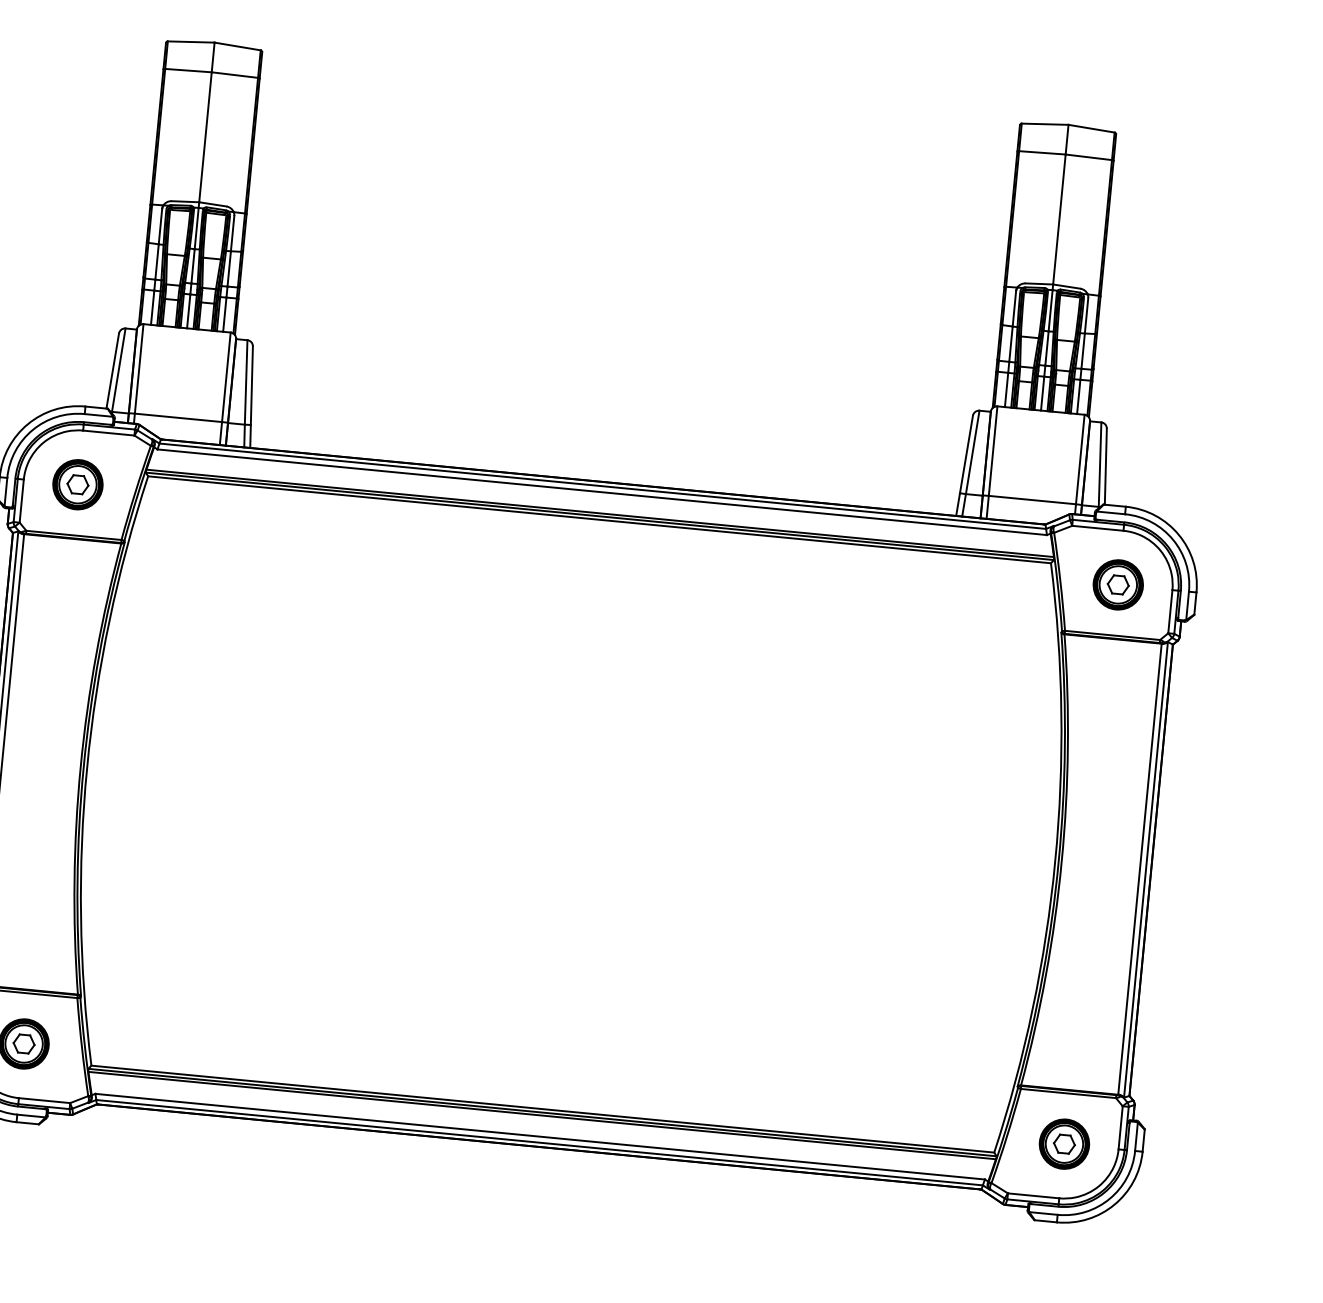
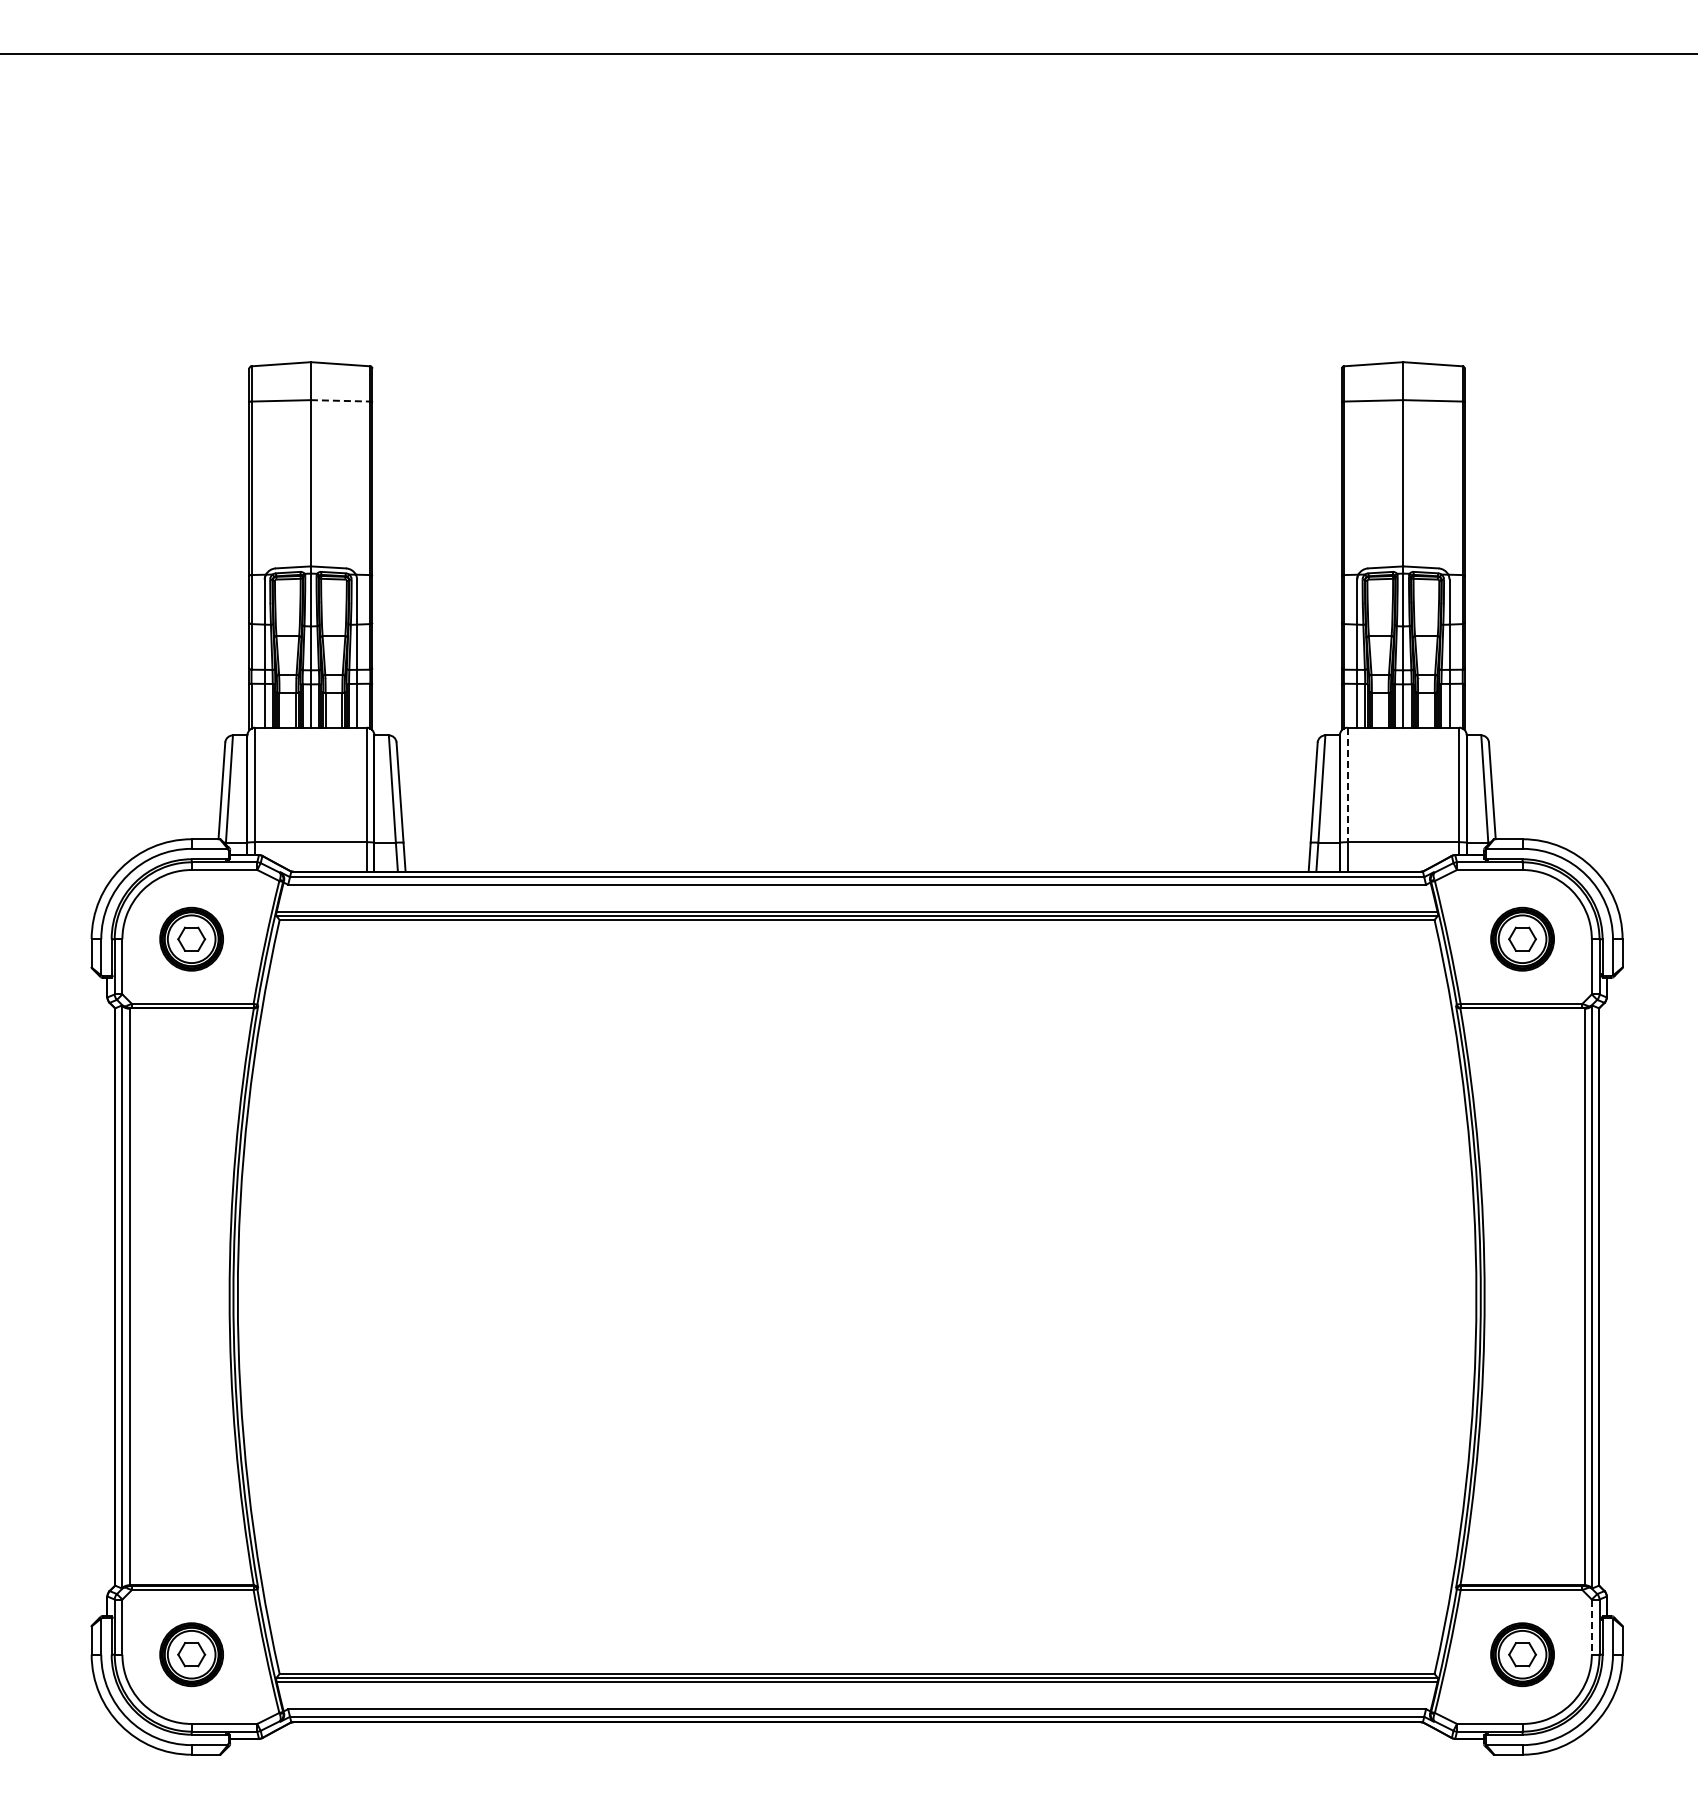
line: (234, 74) -> (340, 400), solid -> dashed
line: (993, 451) -> (1347, 785), solid -> dashed
line: (1120, 1128) -> (1591, 1627), solid -> dashed

